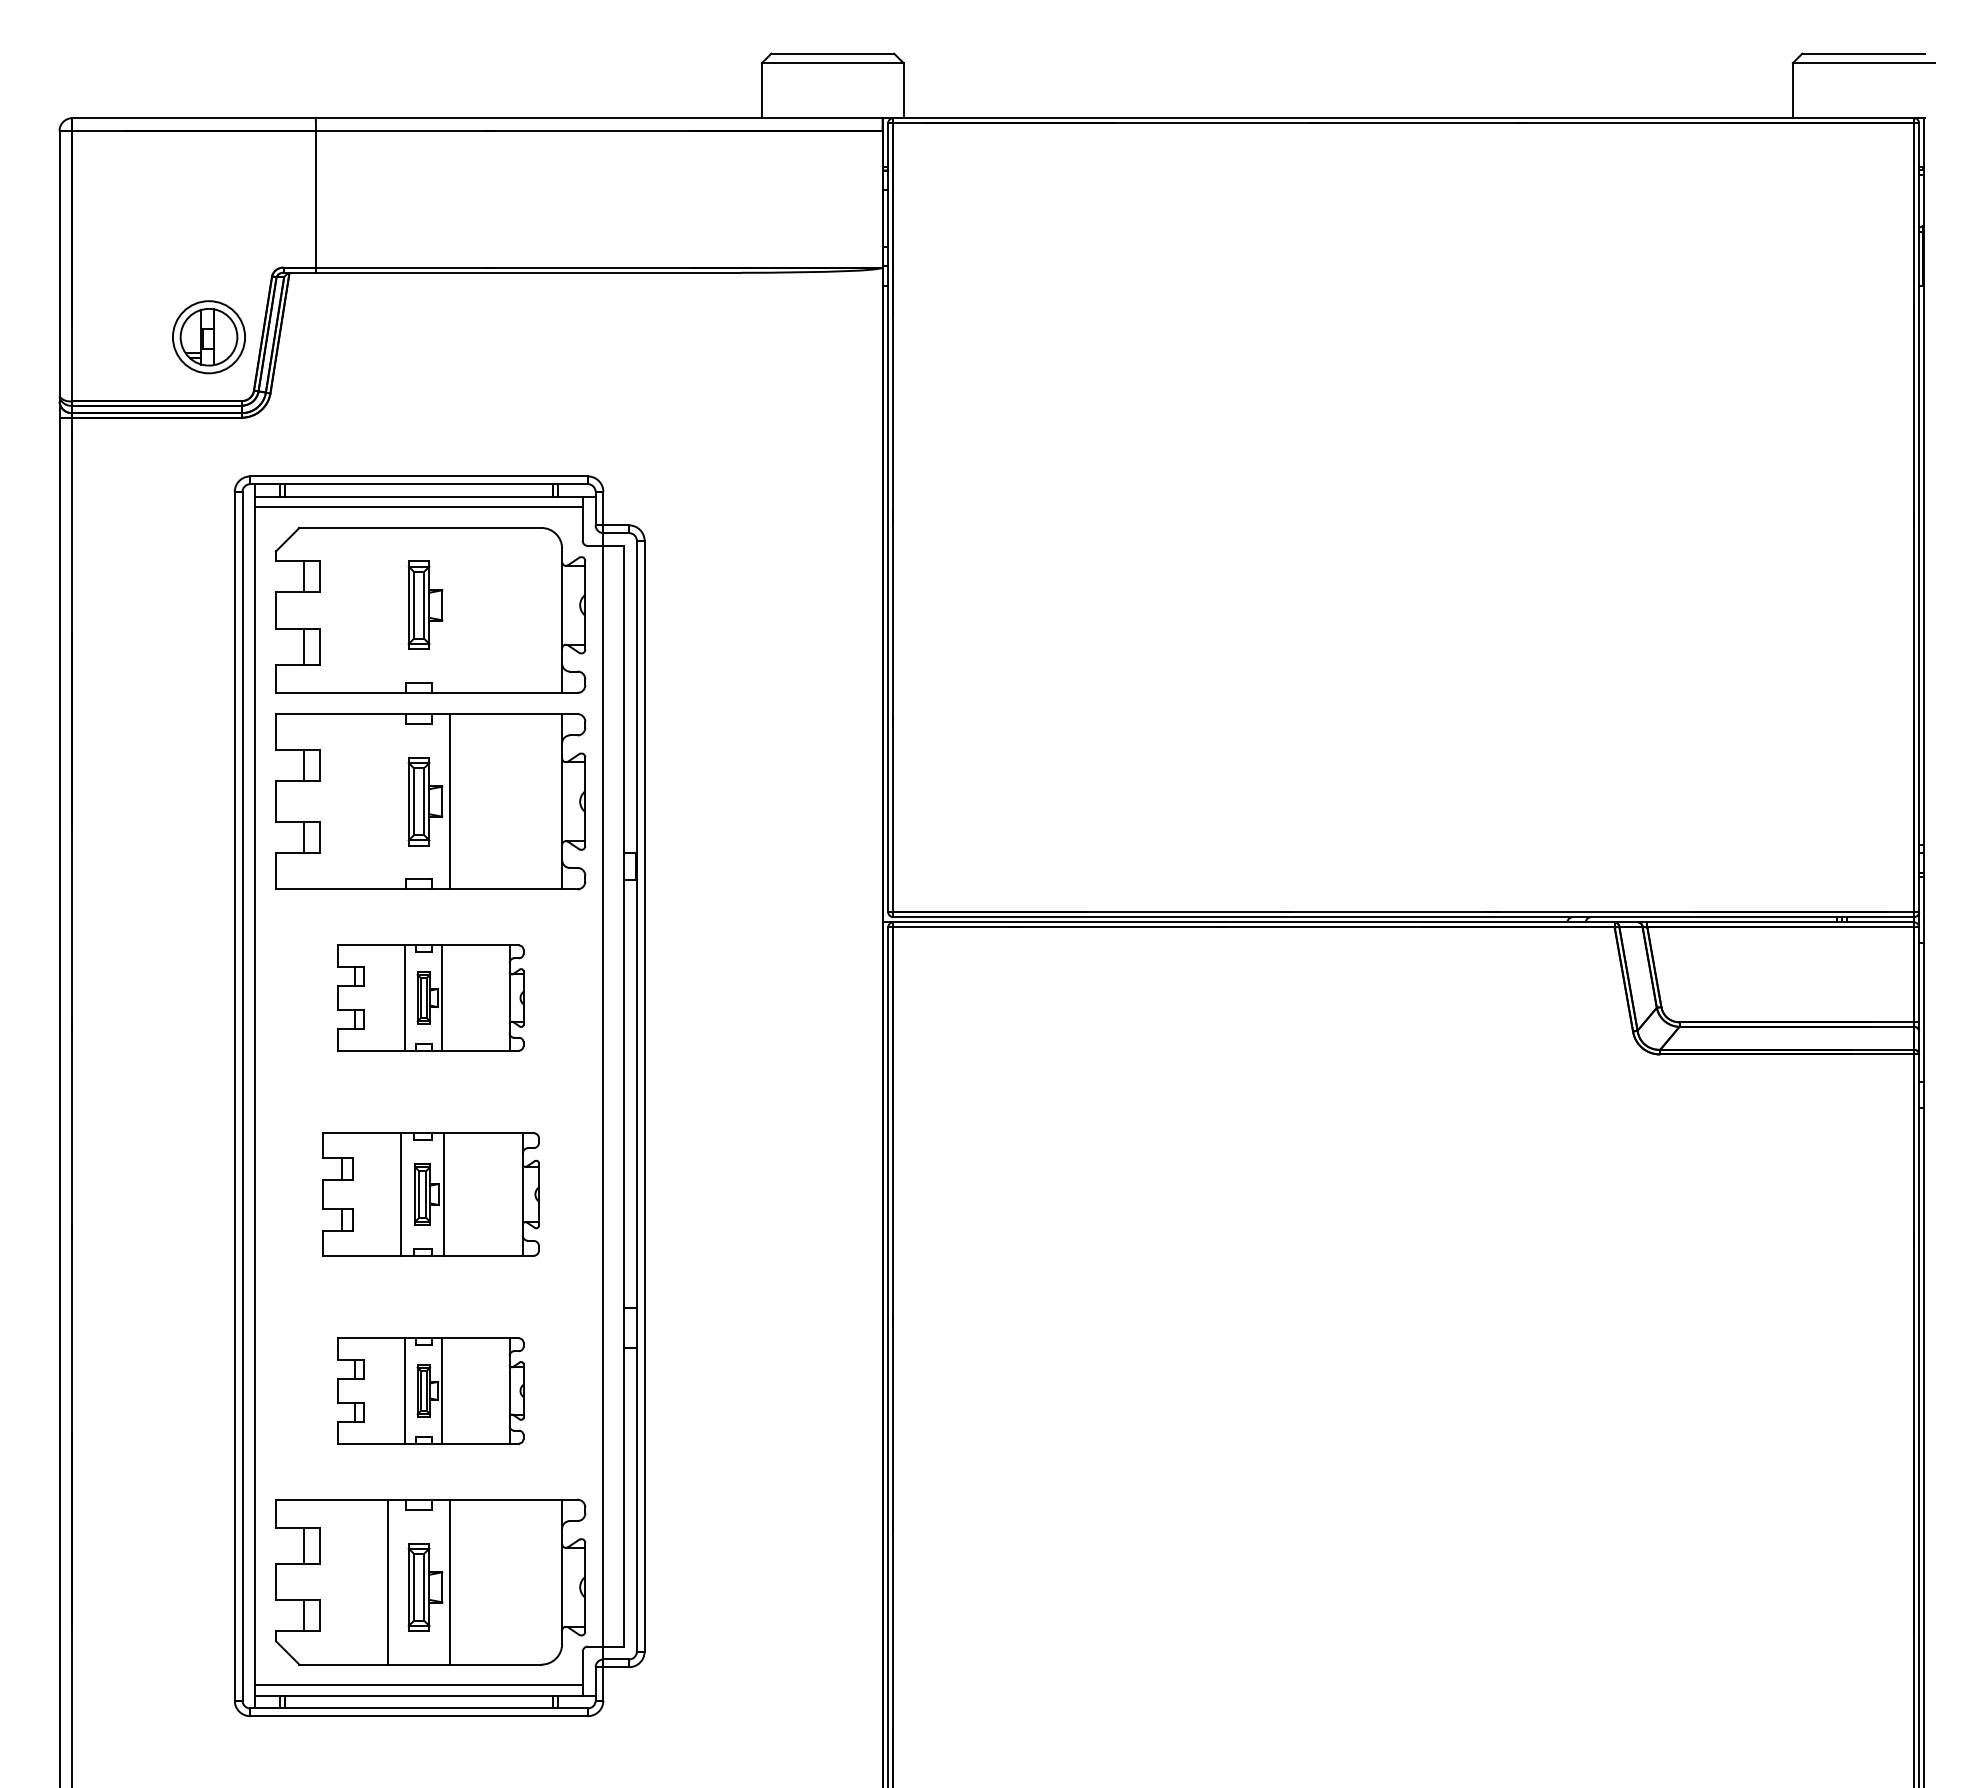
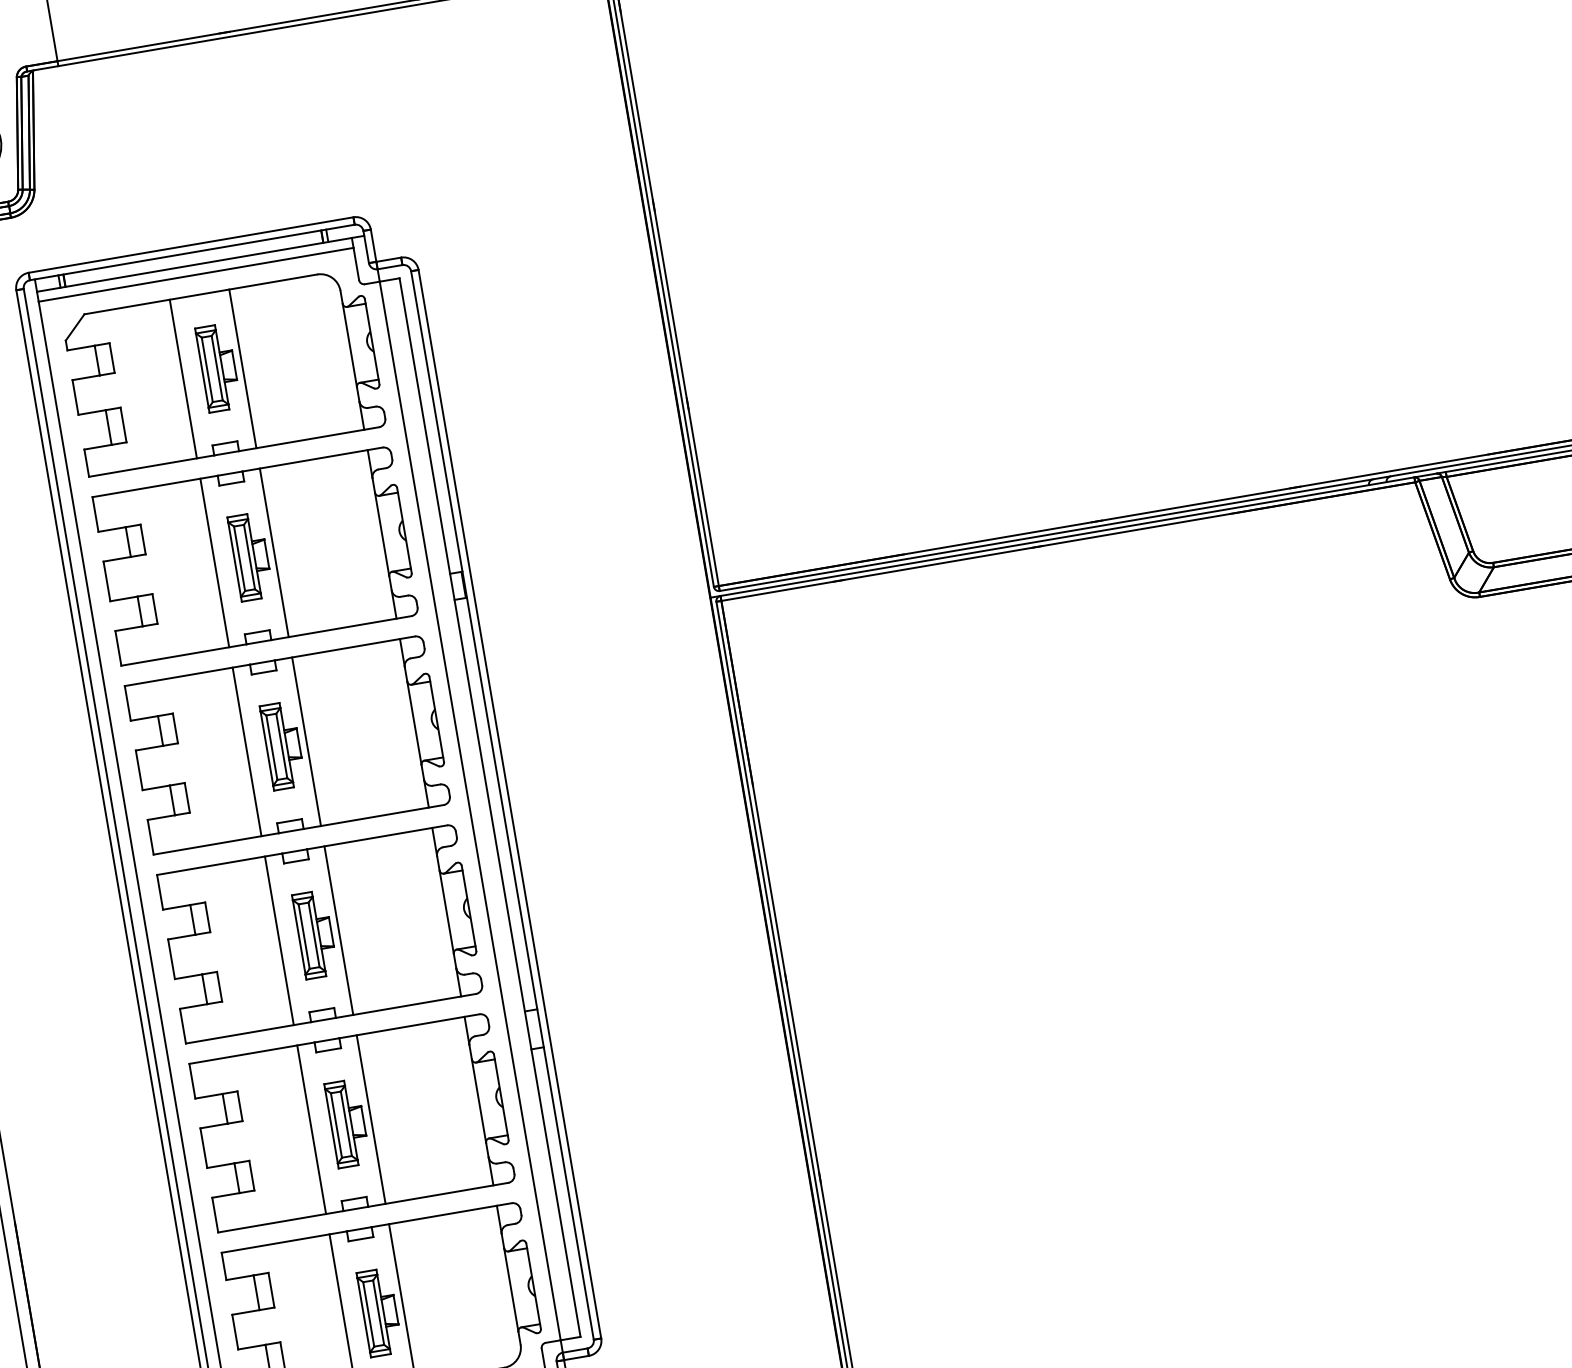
line: (388, 609) -> (183, 378), added
line: (450, 609) -> (243, 367), added
line: (388, 801) -> (215, 562), added
part: (430, 997) -> (287, 744), size x1.67
part: (430, 1194) -> (320, 933), size x1.43
part: (430, 1390) -> (352, 1122), size x1.67

